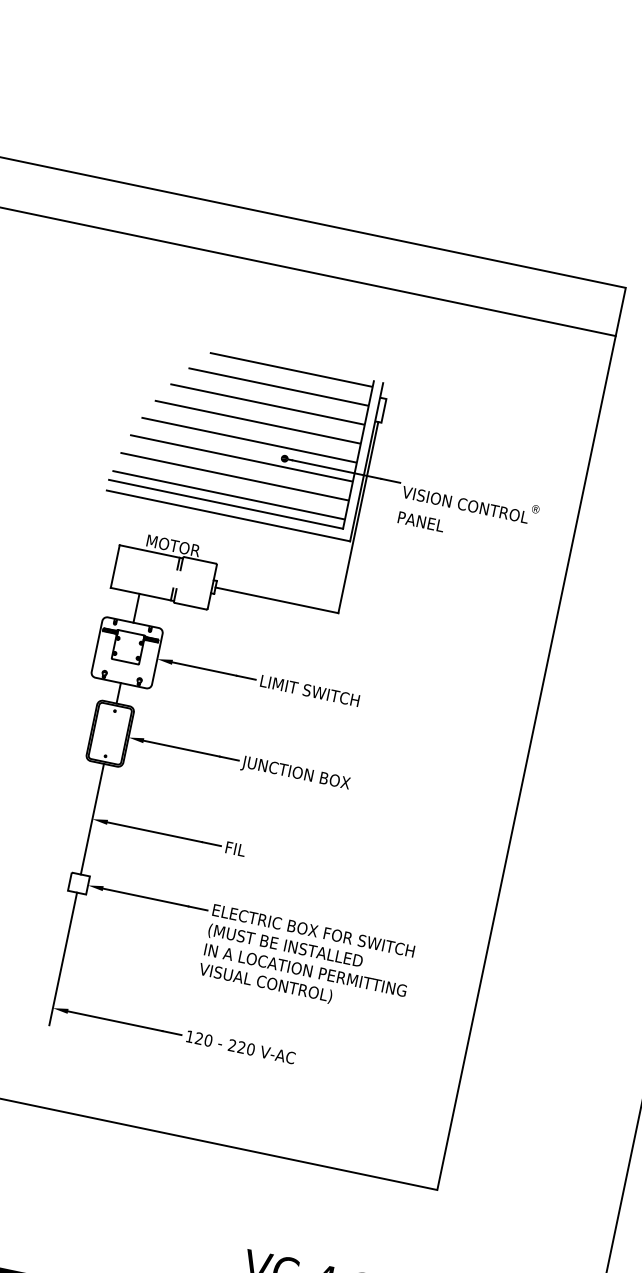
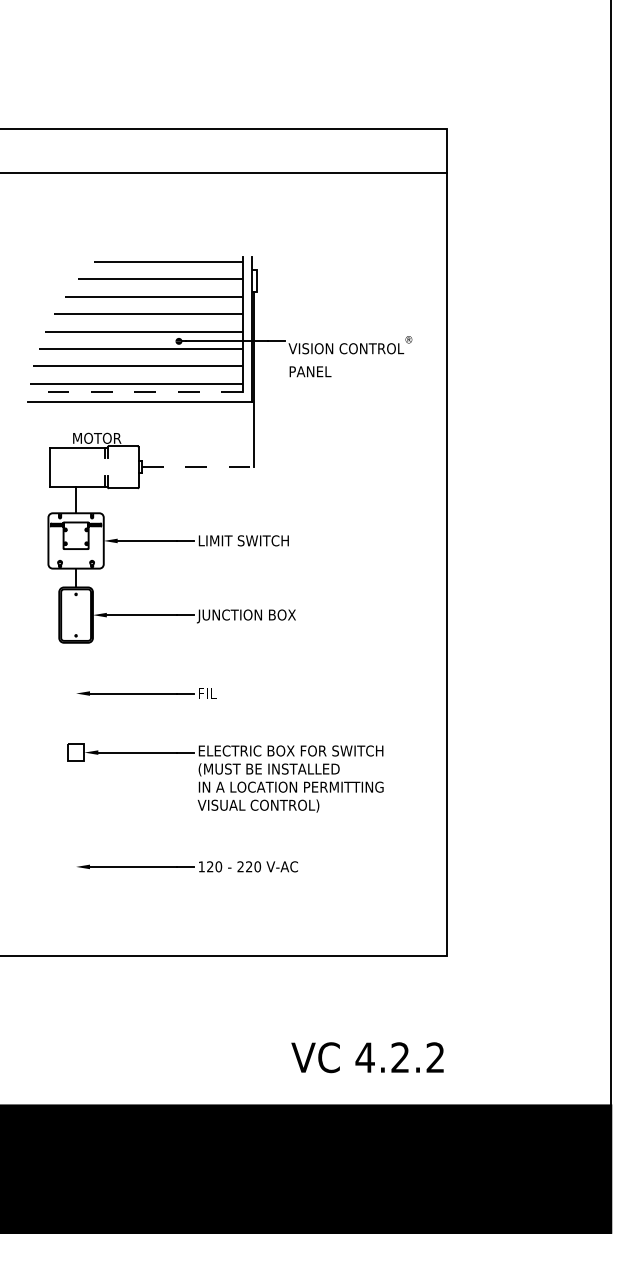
line: (225, 504) -> (135, 392), solid -> dashed
line: (277, 600) -> (198, 467), solid -> dashed
line: (92, 819) -> (76, 693), removed
line: (63, 958) -> (76, 821), removed

